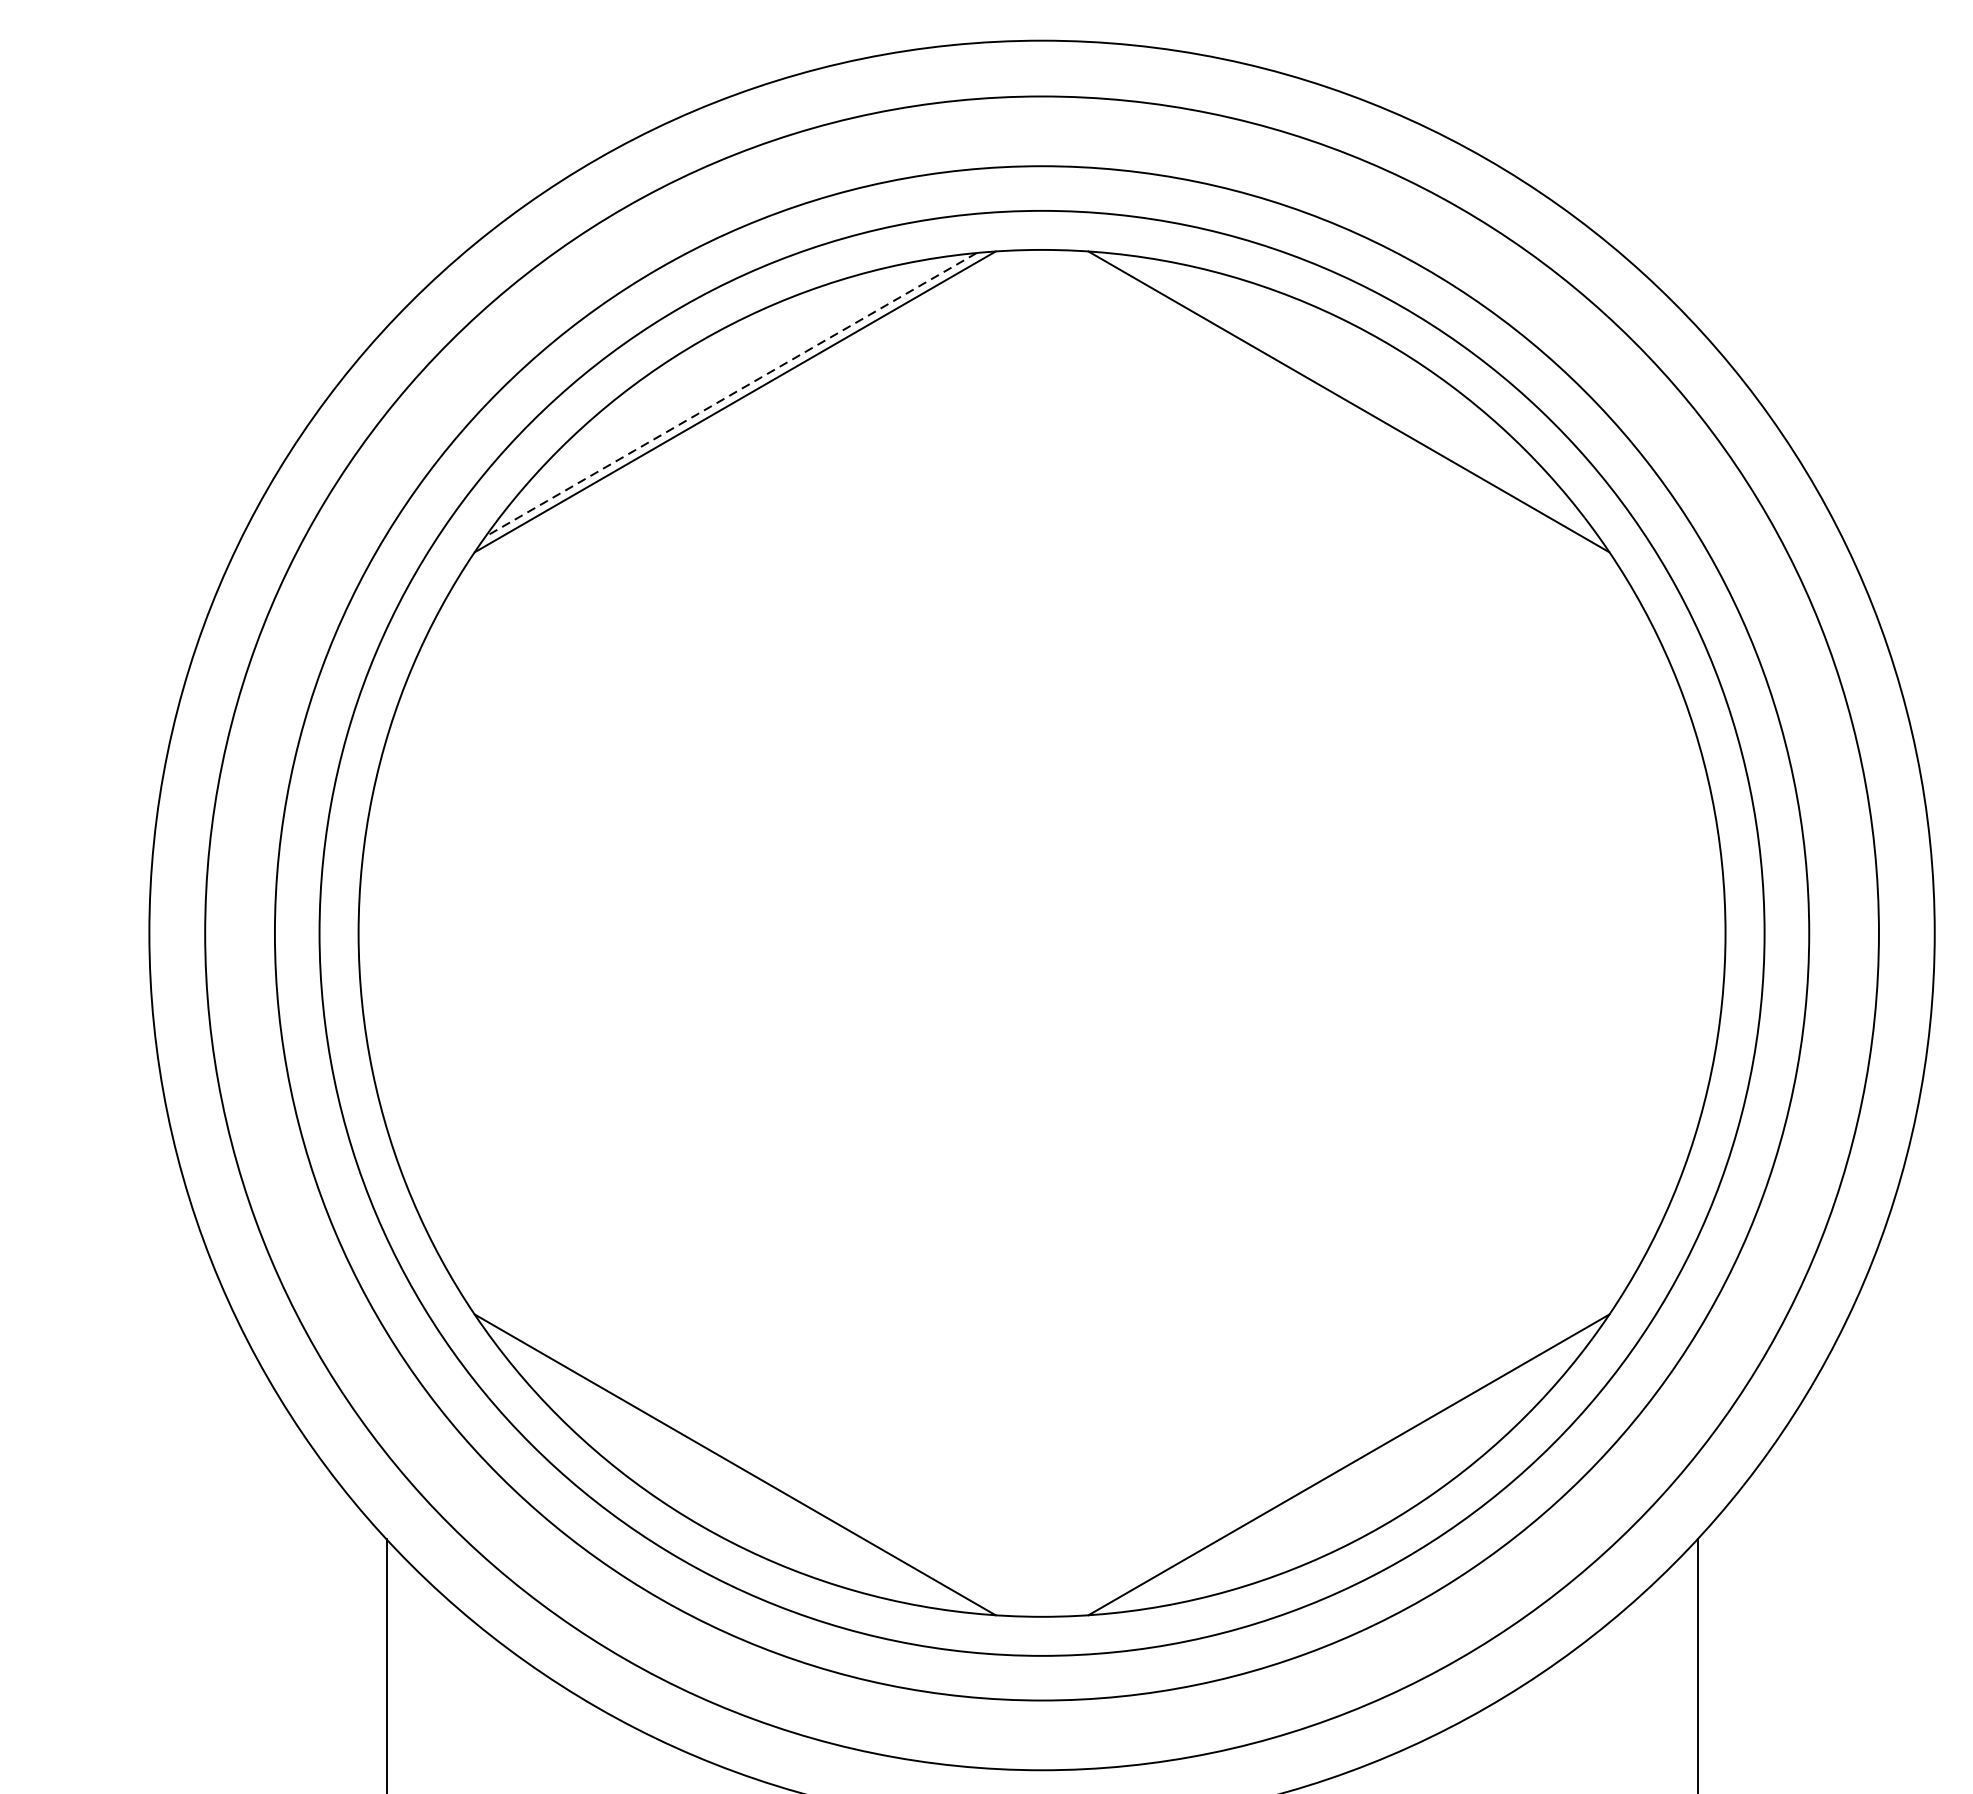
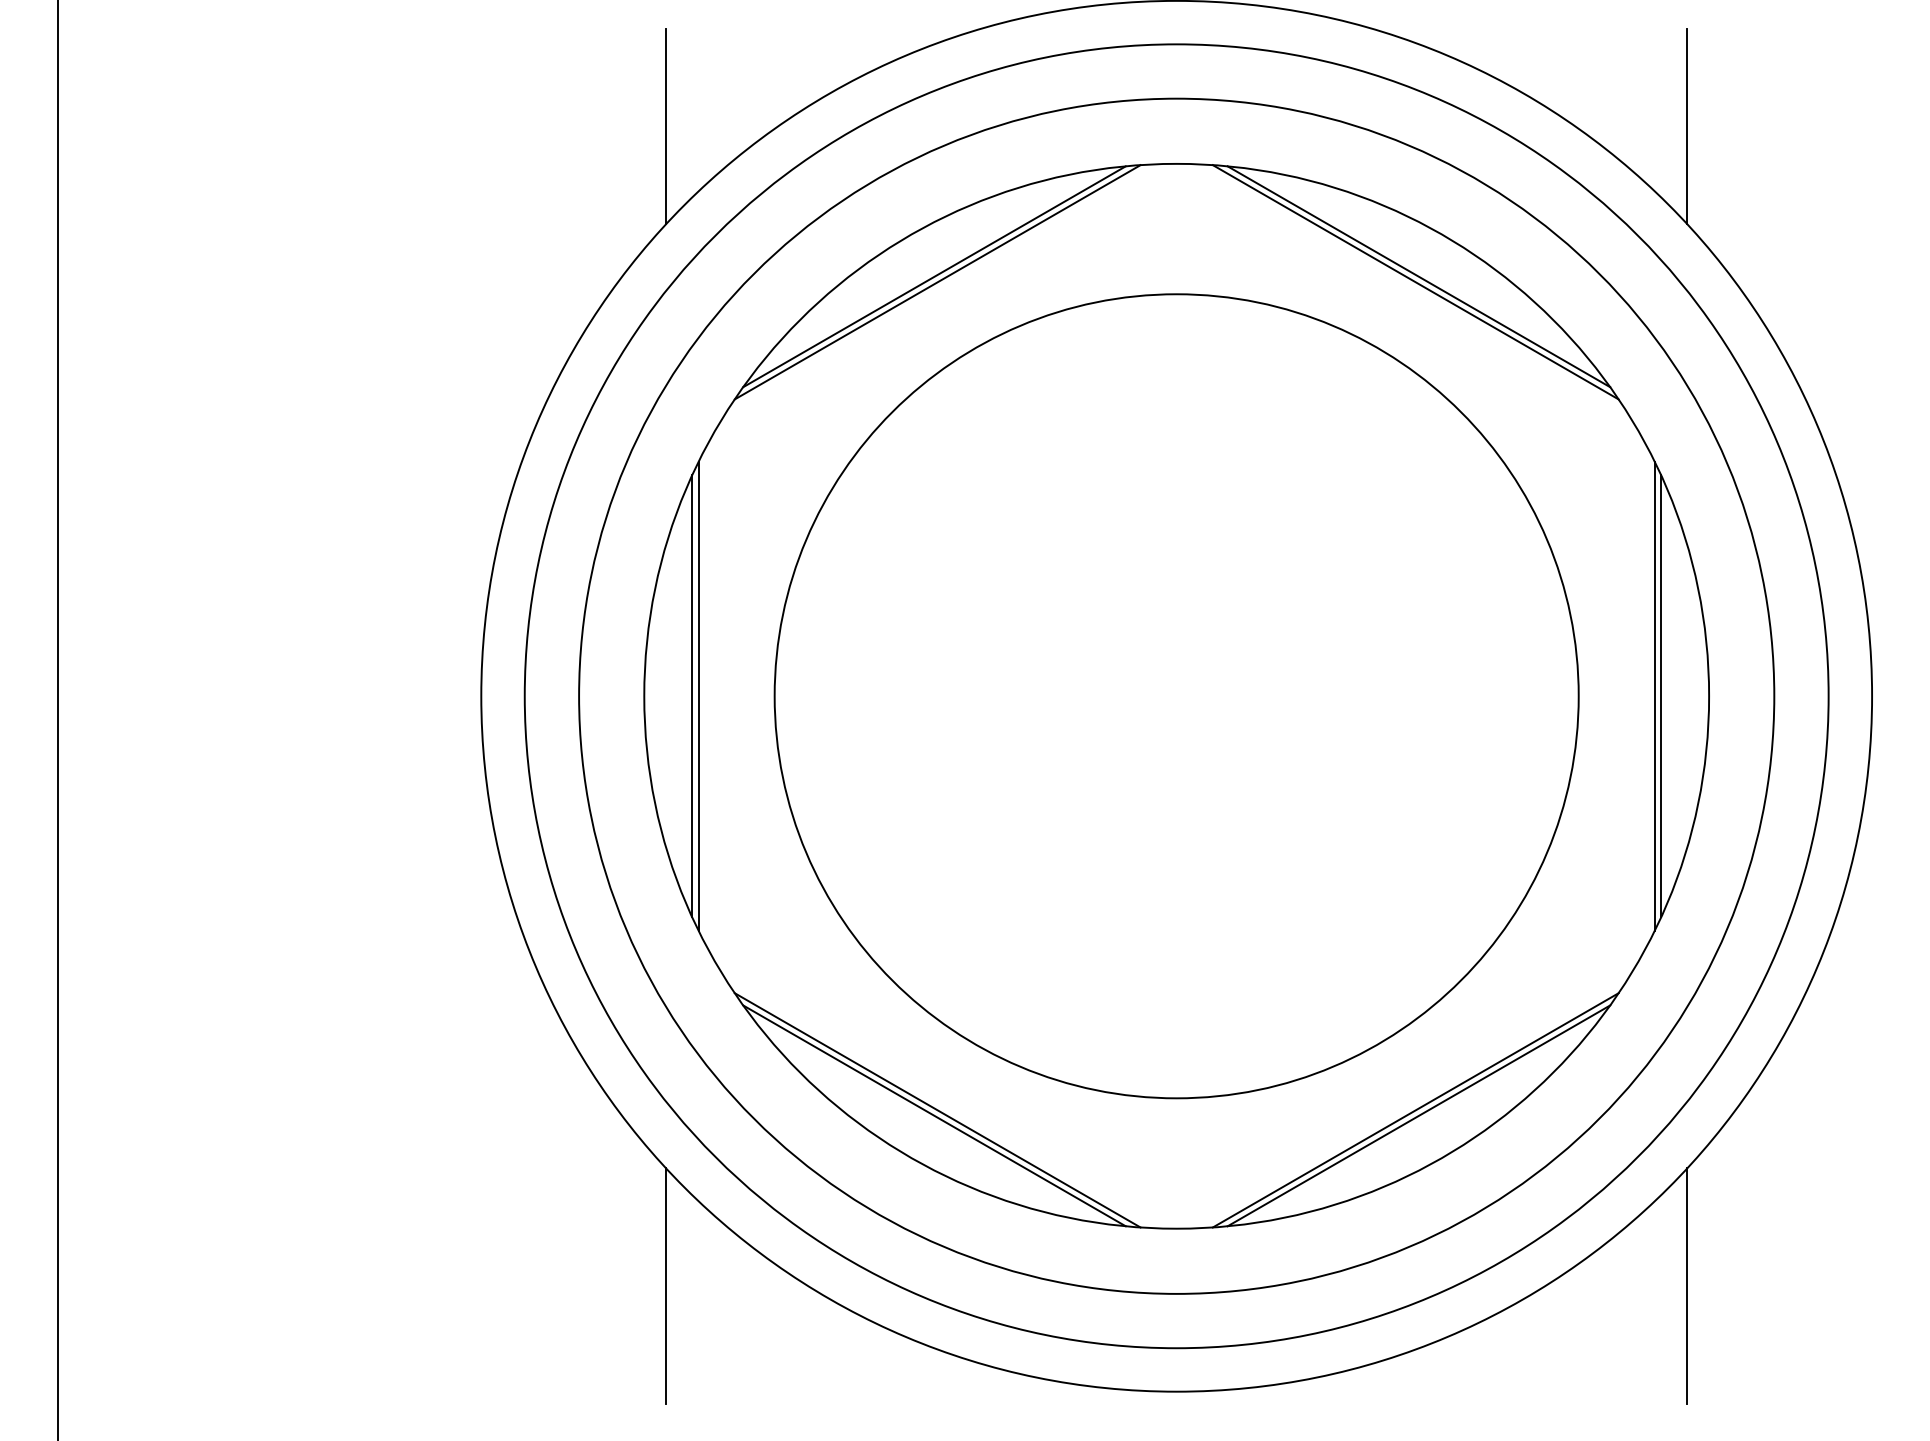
line: (387, 201) -> (666, 126), added
line: (1697, 201) -> (1687, 126), added
line: (731, 394) -> (934, 276), dashed -> solid
line: (1352, 394) -> (1418, 276), added
line: (428, 932) -> (698, 695), added
line: (1655, 932) -> (1654, 695), added
line: (420, 933) -> (692, 696), added
circle: (1041, 933) -> (1176, 696), size x0.71
line: (1664, 933) -> (1661, 696), added
line: (731, 1471) -> (934, 1115), added
line: (1352, 1471) -> (1418, 1115), added

